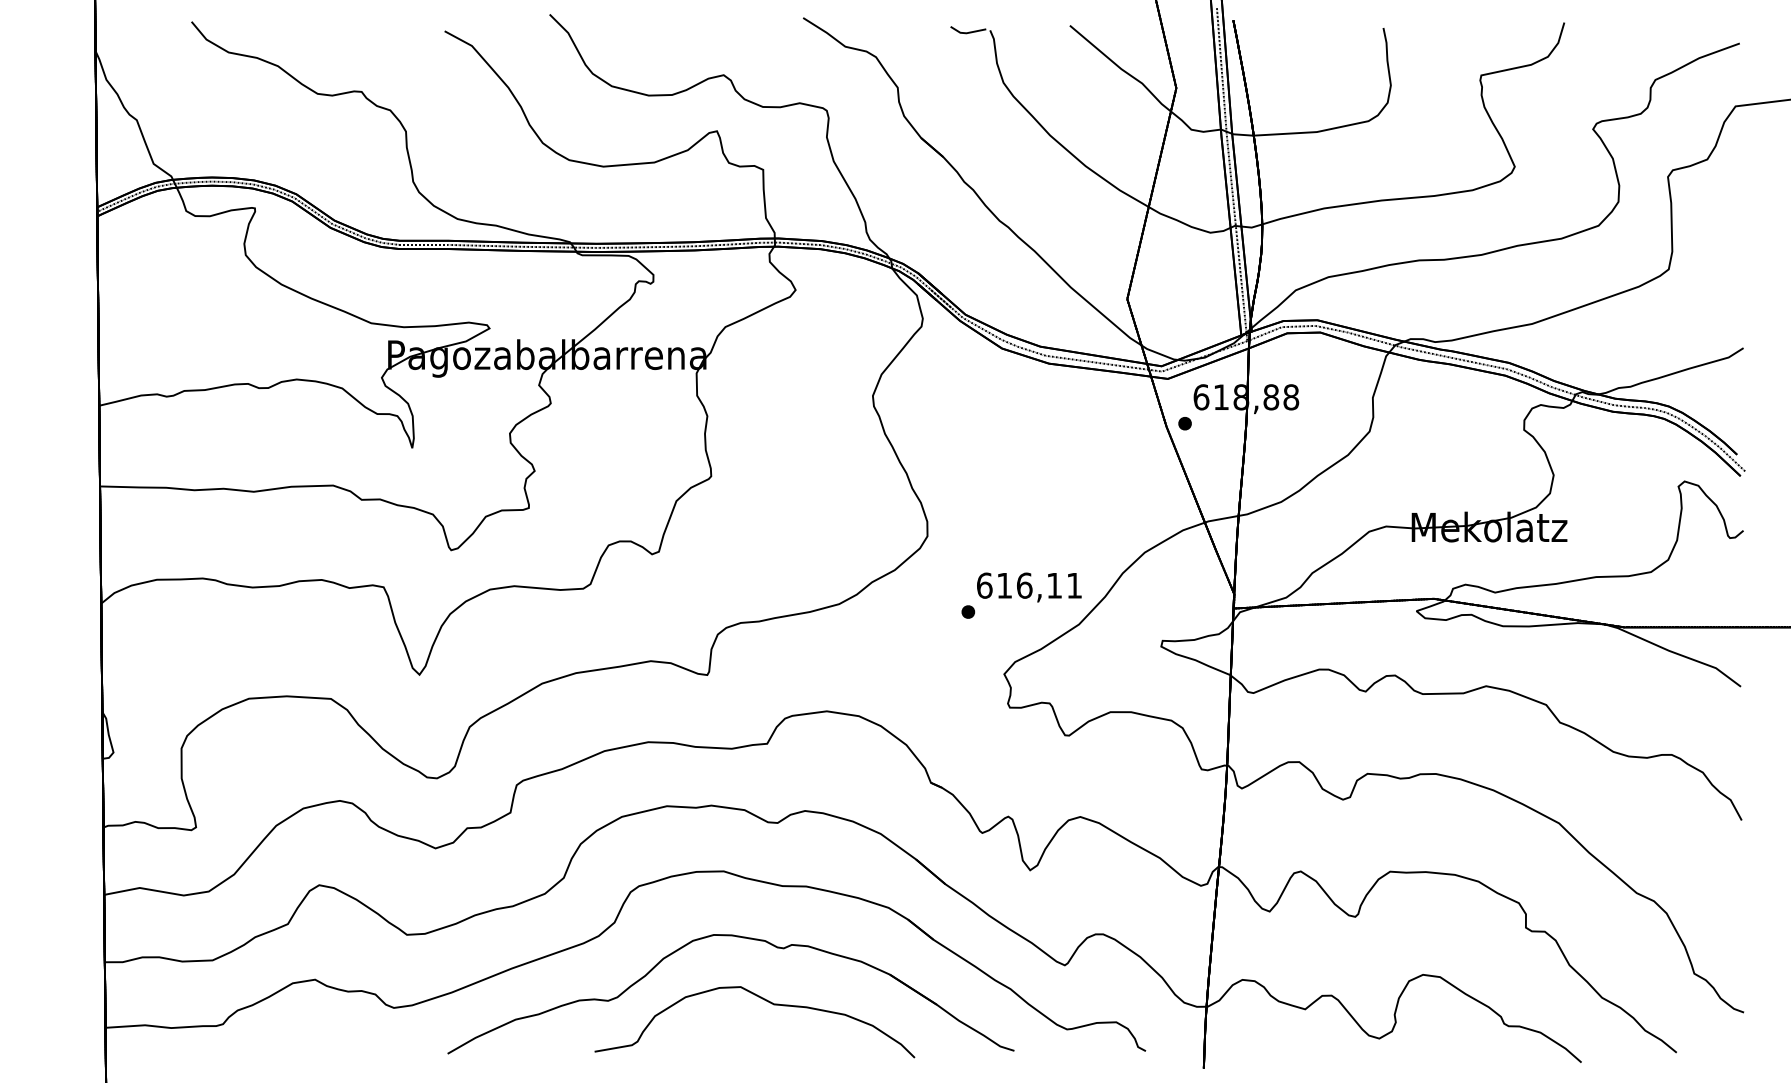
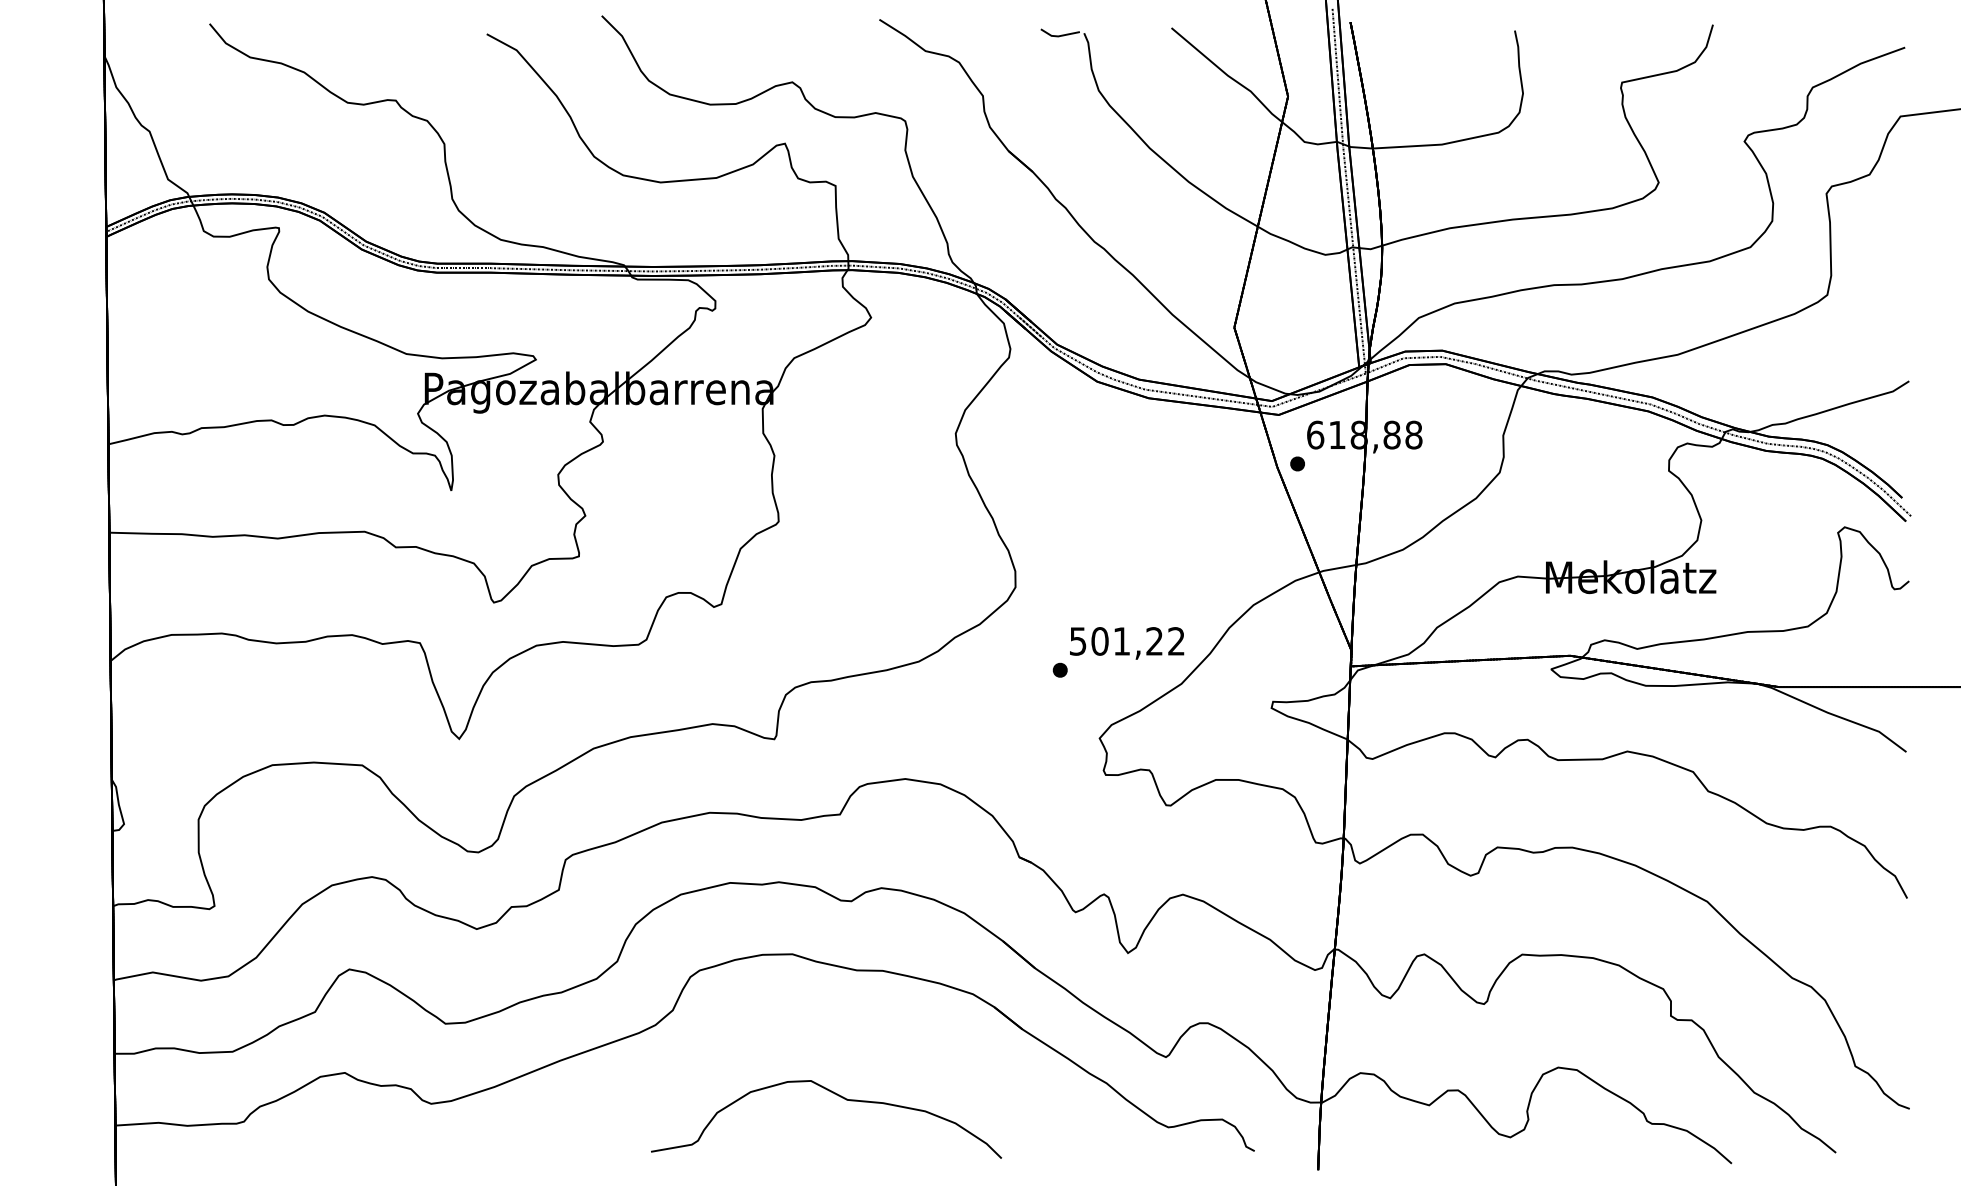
text: (1028, 585) -> (1126, 641), 616,11 -> 501,22
part: (742, 938) -> (812, 1027), removed

